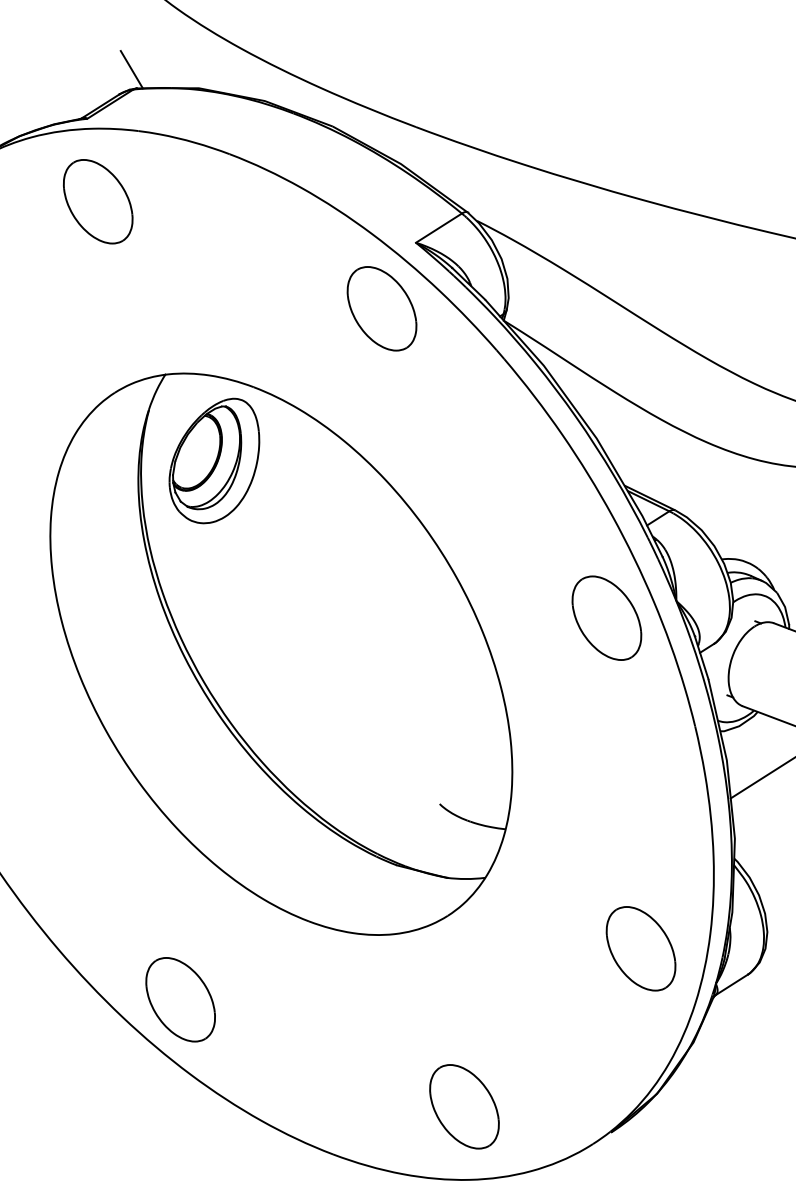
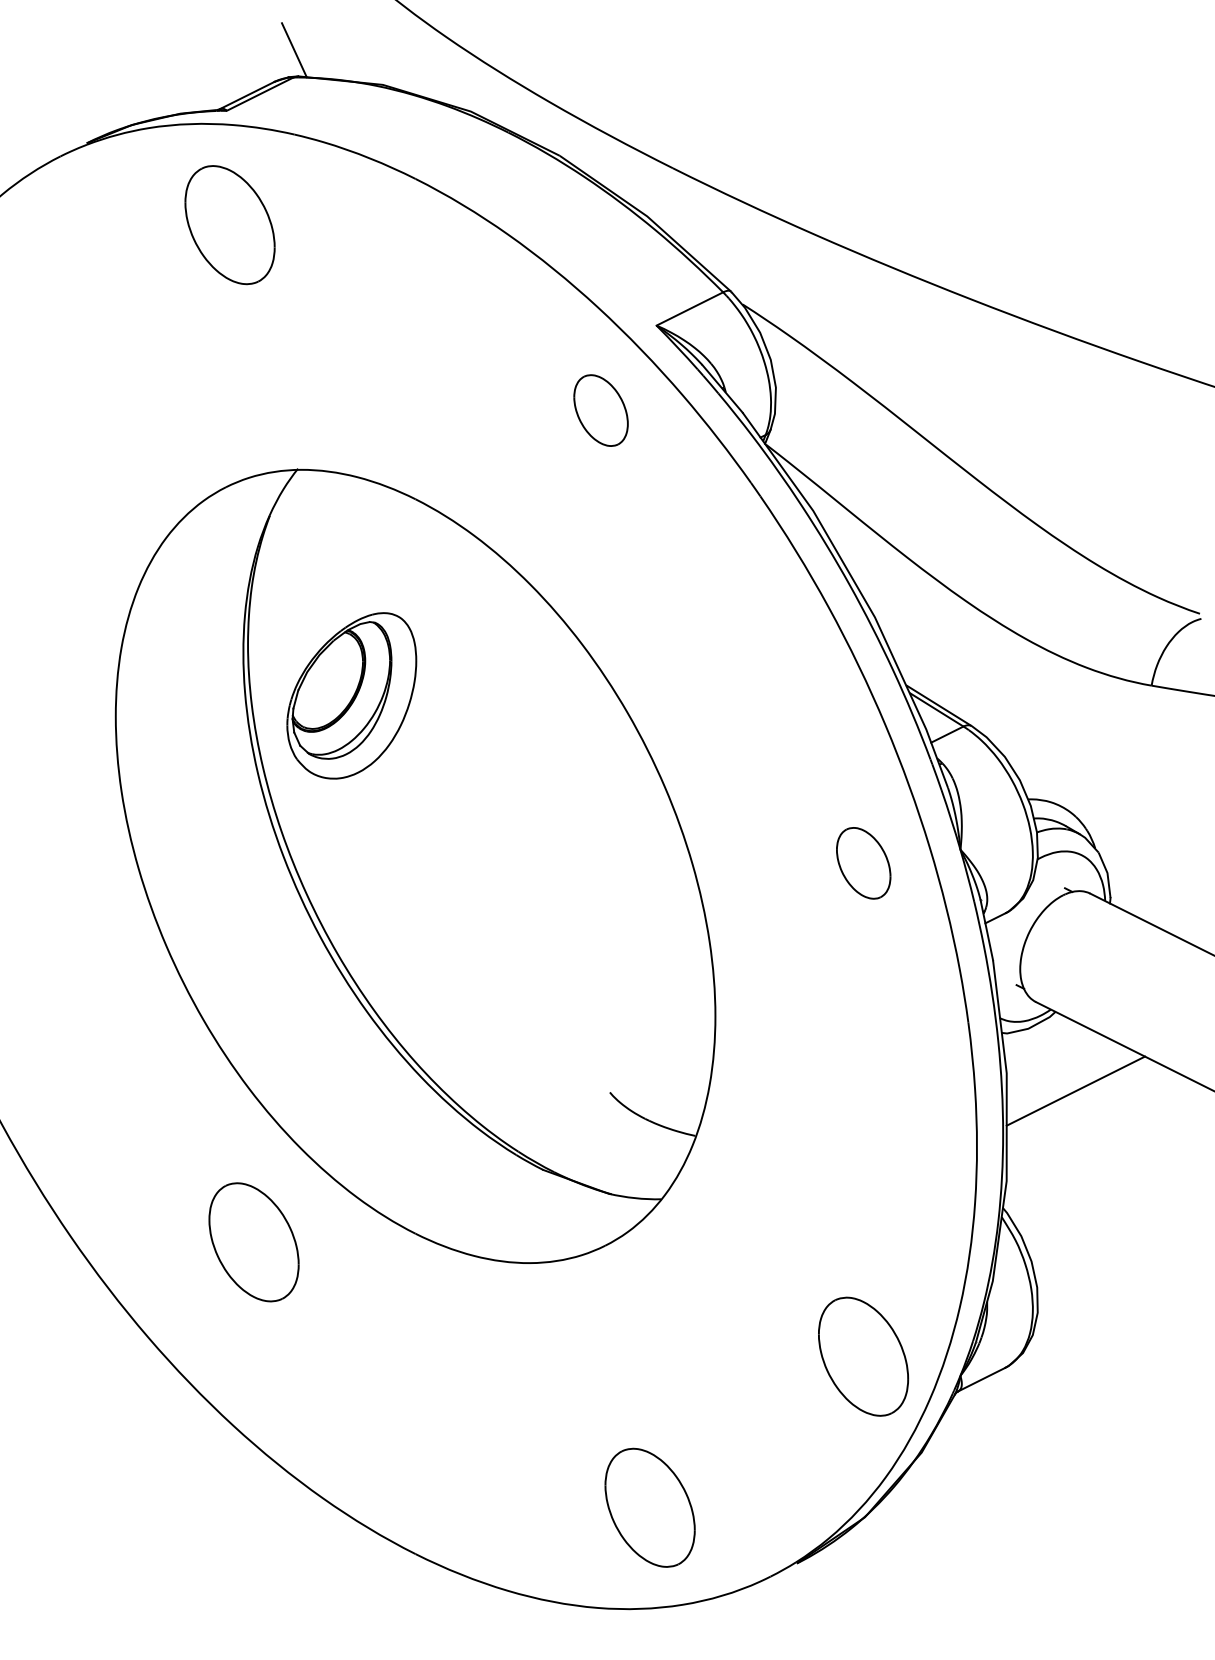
part: (381, 308) -> (600, 410), size x0.6
part: (214, 461) -> (351, 695), moved
part: (606, 618) -> (863, 863), size x0.6
part: (641, 948) -> (863, 1356), moved
part: (180, 999) -> (253, 1242), moved
part: (464, 1106) -> (649, 1507), moved

